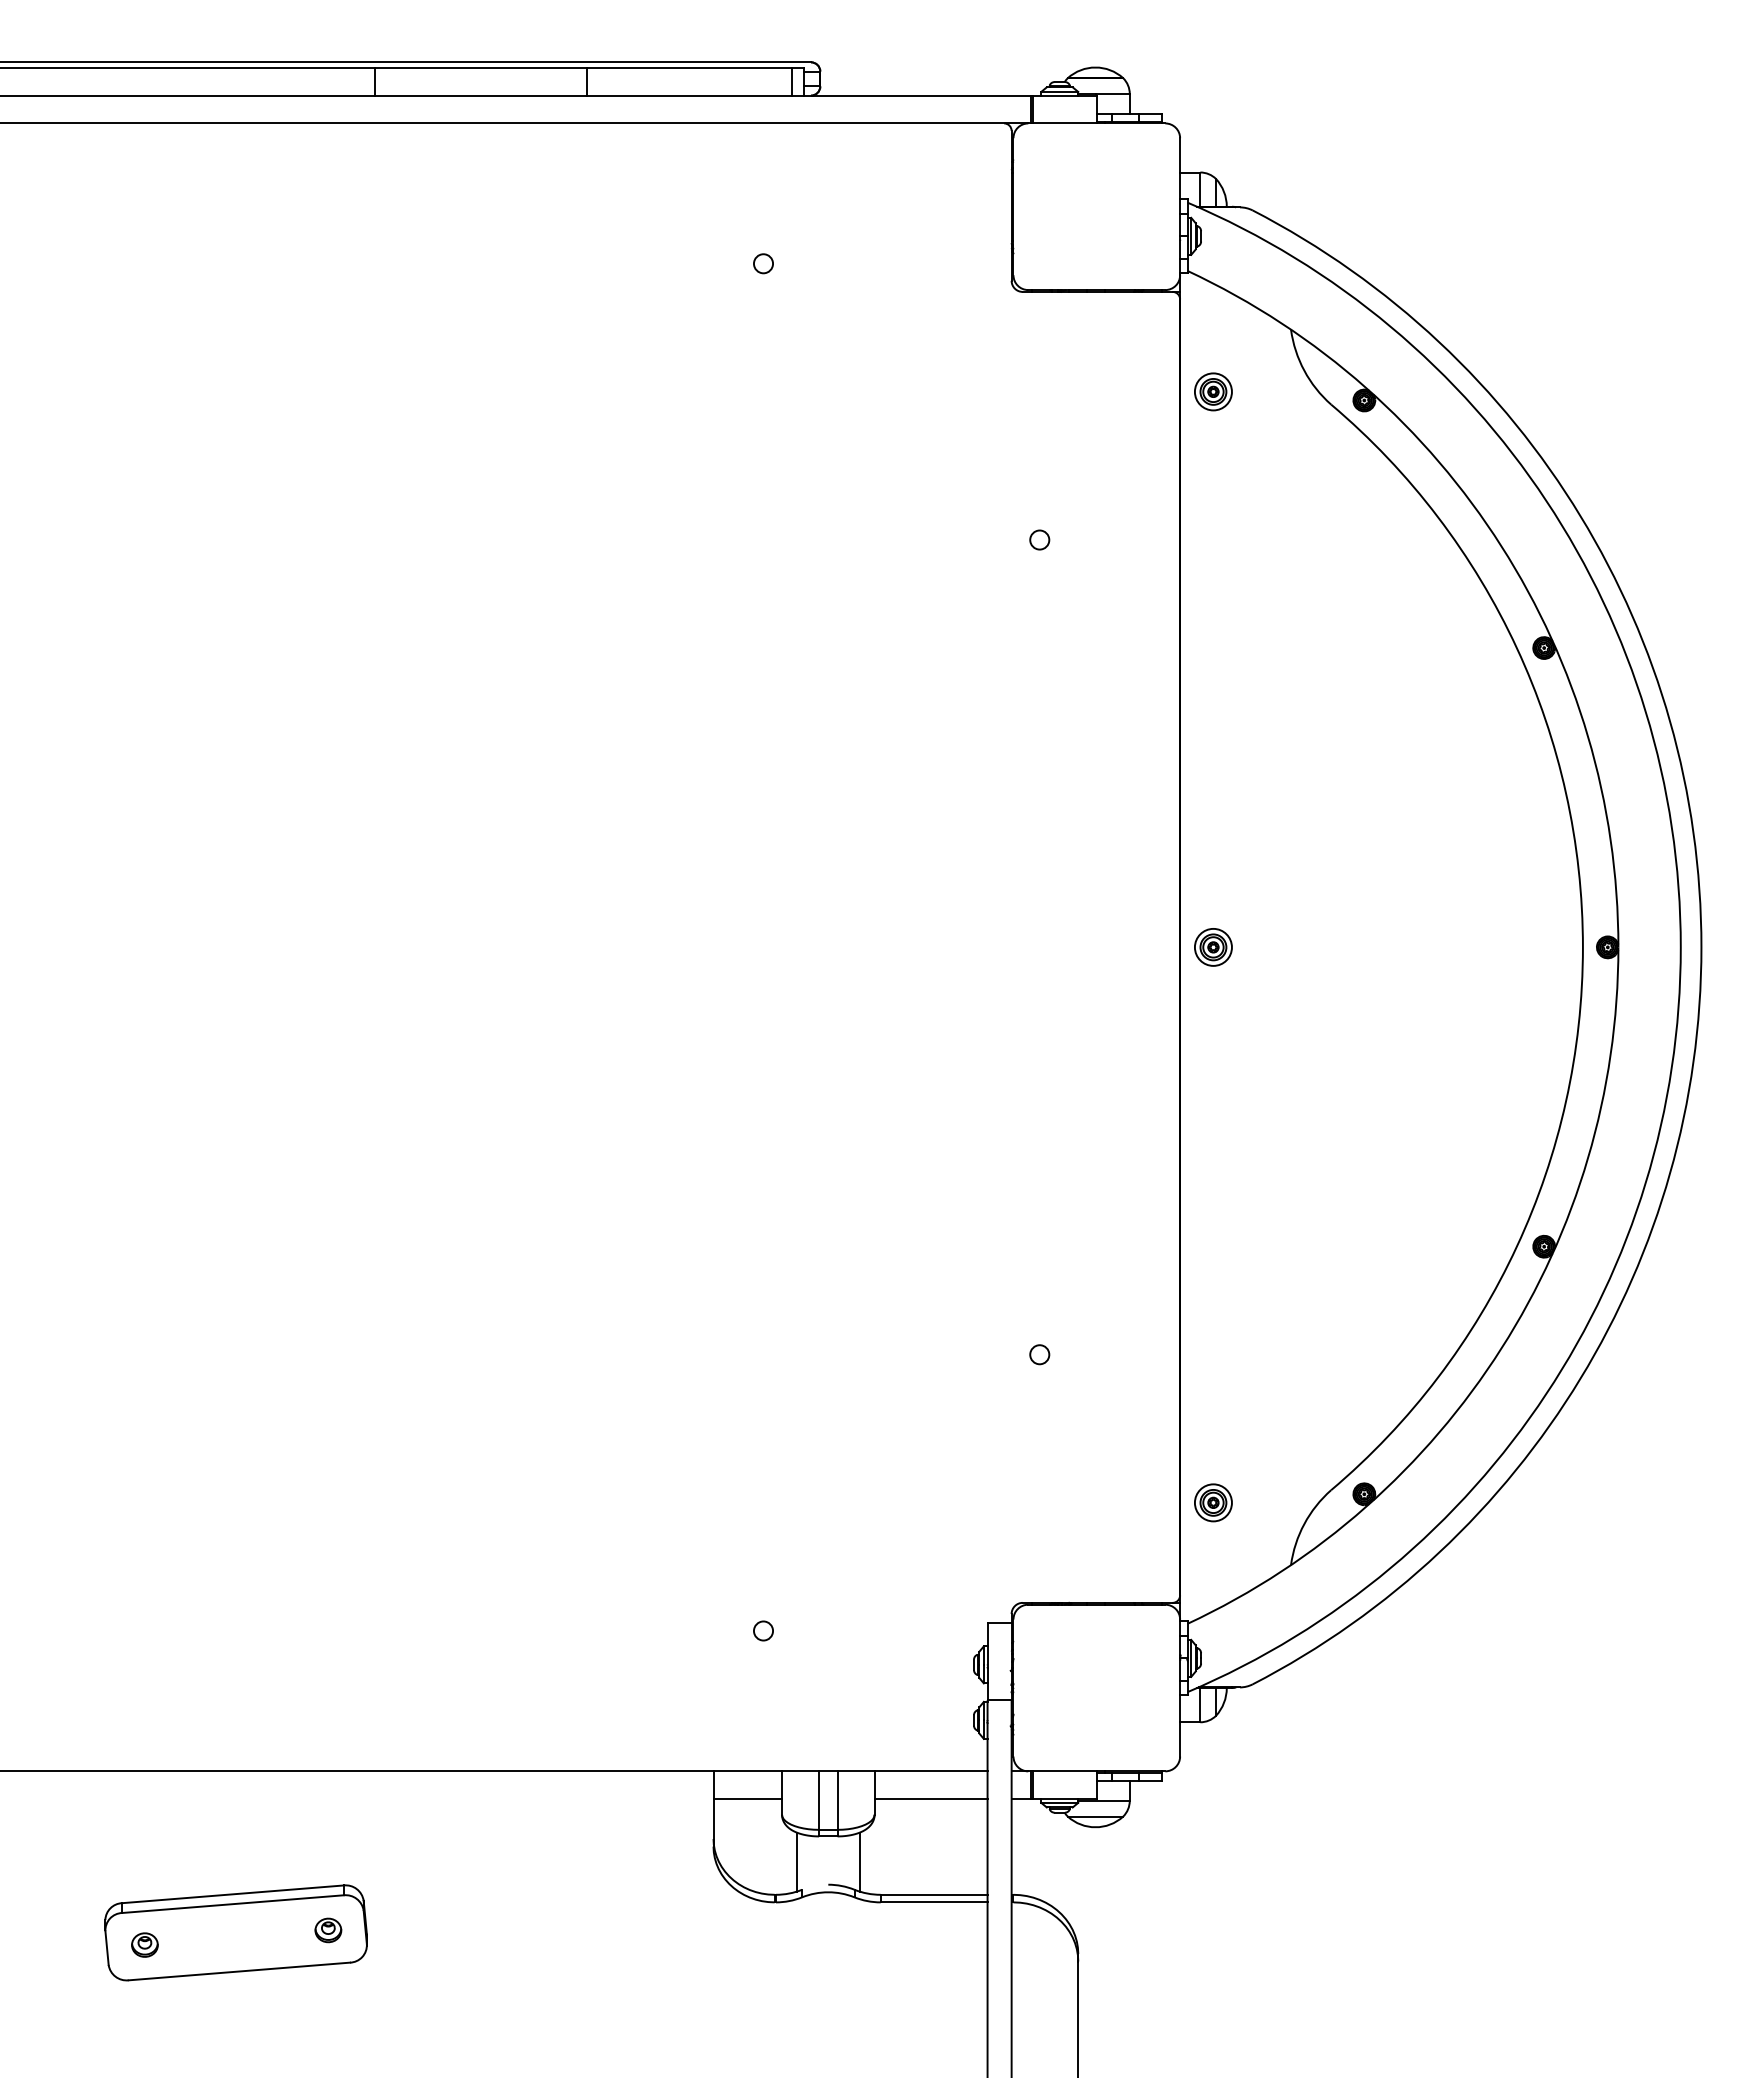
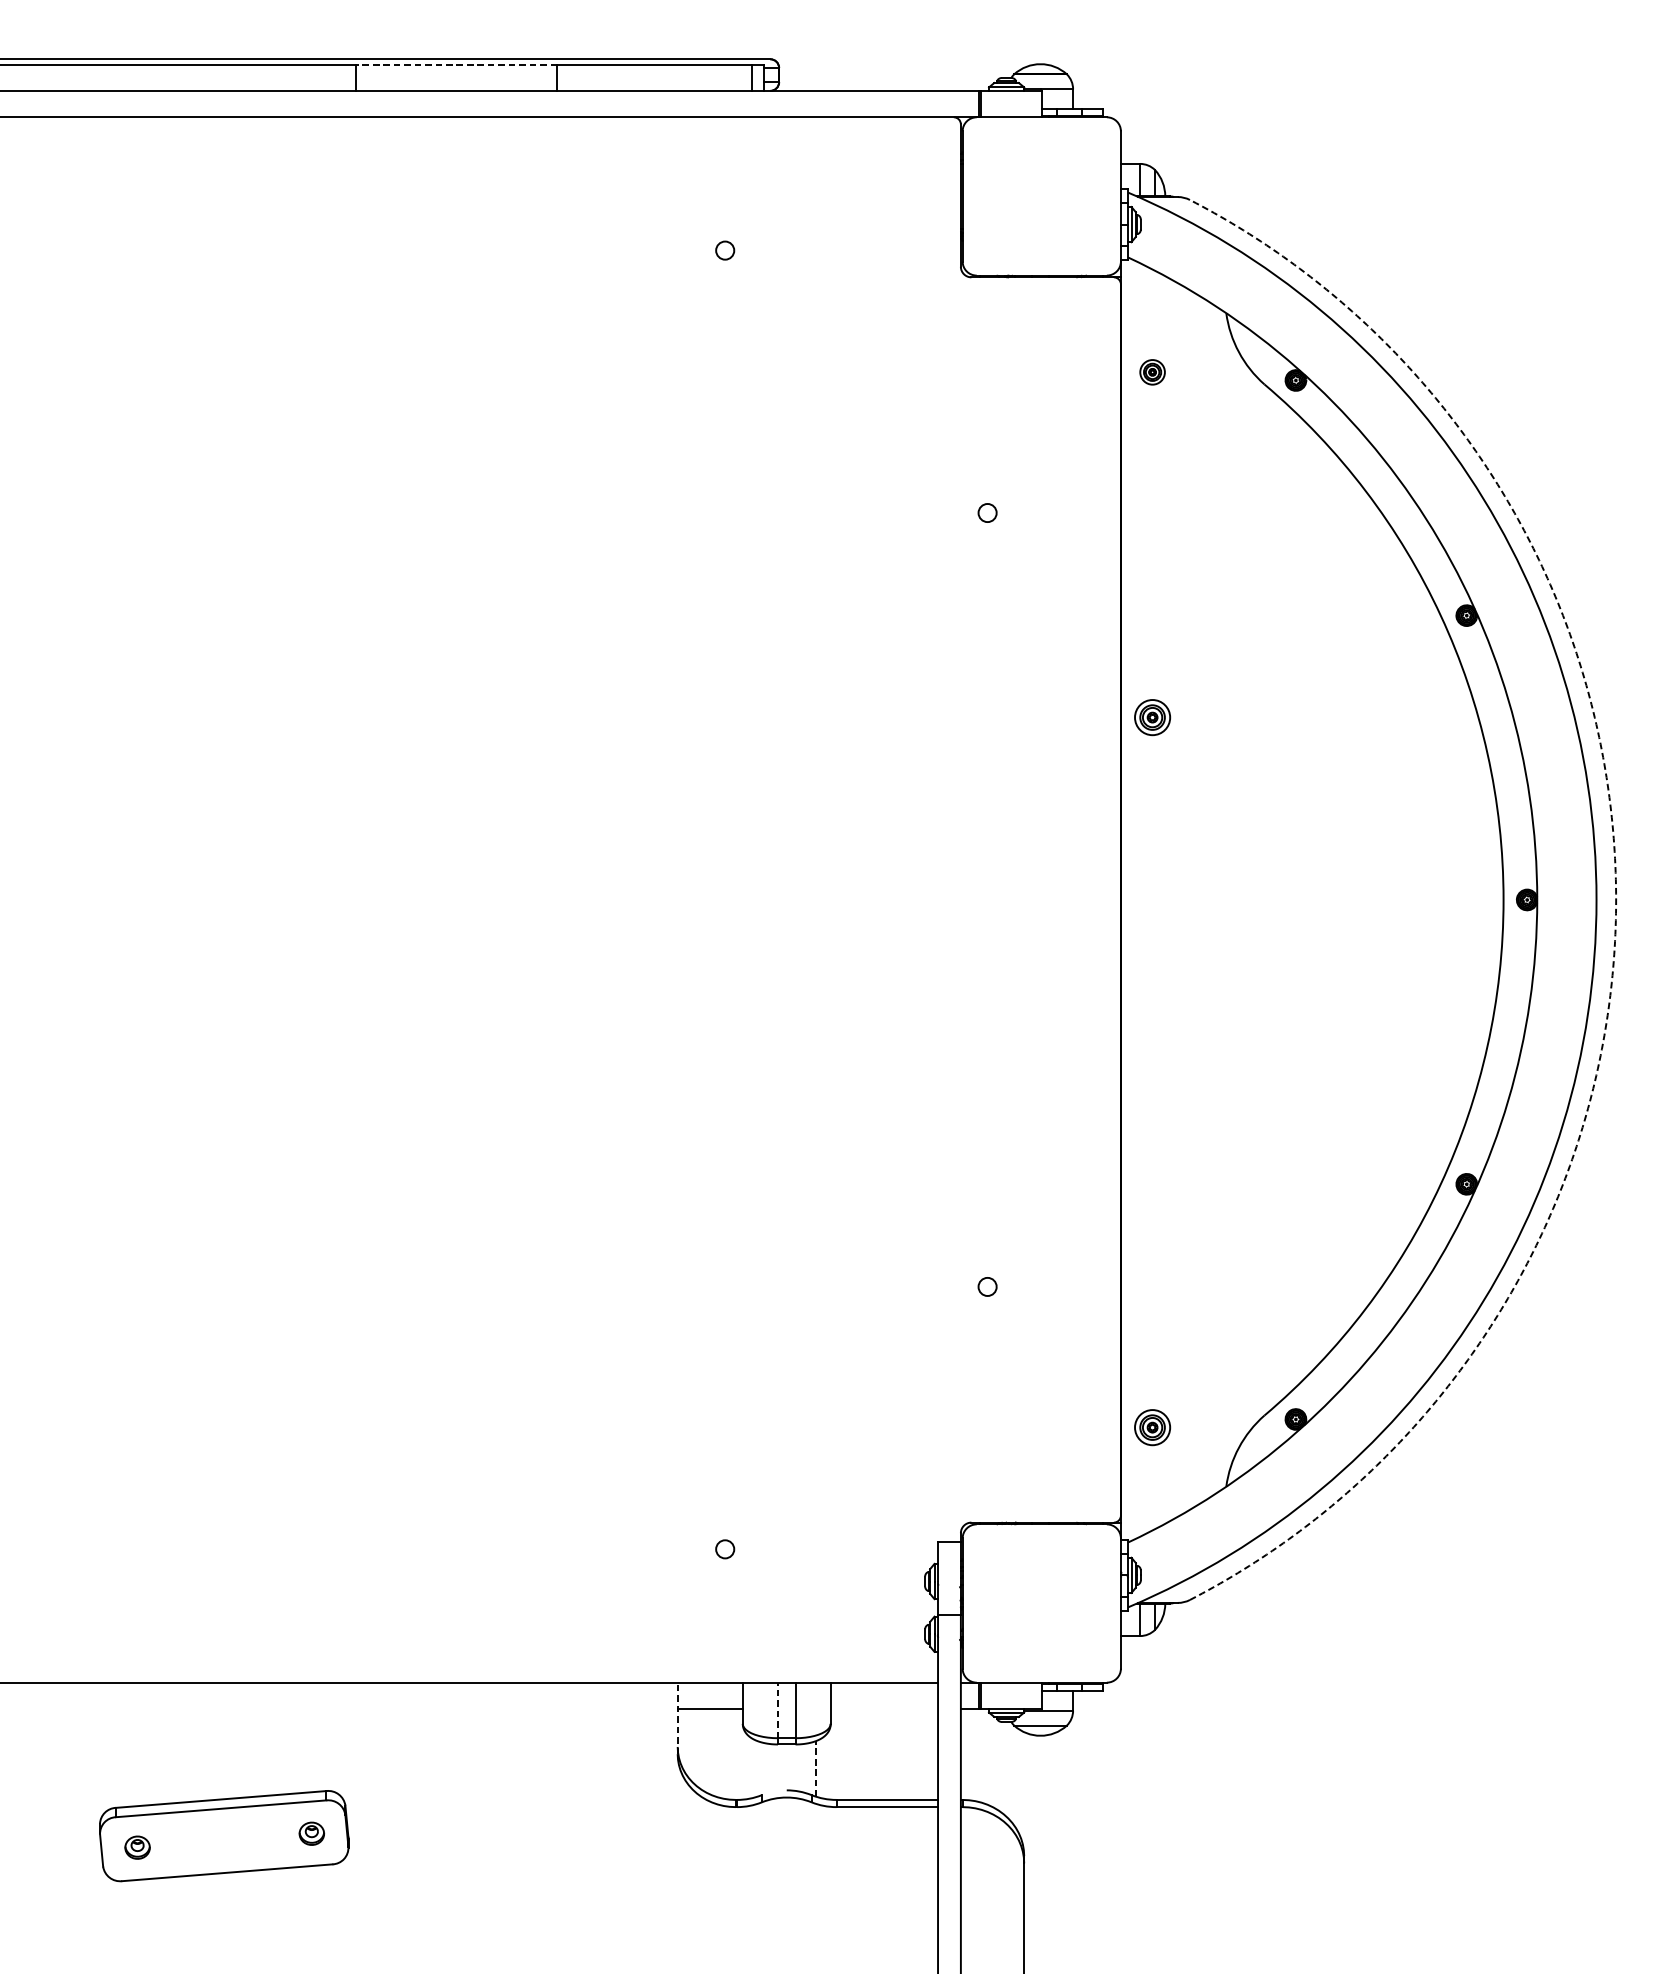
line: (480, 67) -> (456, 64), solid -> dashed
part: (1213, 391) -> (1152, 371), size x0.7
part: (1213, 947) -> (1152, 717), moved
arc: (1701, 947) -> (1616, 900), solid -> dashed
line: (930, 1799) -> (883, 1709), removed
line: (819, 1800) -> (778, 1710), solid -> dashed
line: (713, 1808) -> (677, 1717), solid -> dashed
line: (797, 1861) -> (757, 1768), removed
line: (859, 1861) -> (816, 1768), solid -> dashed

